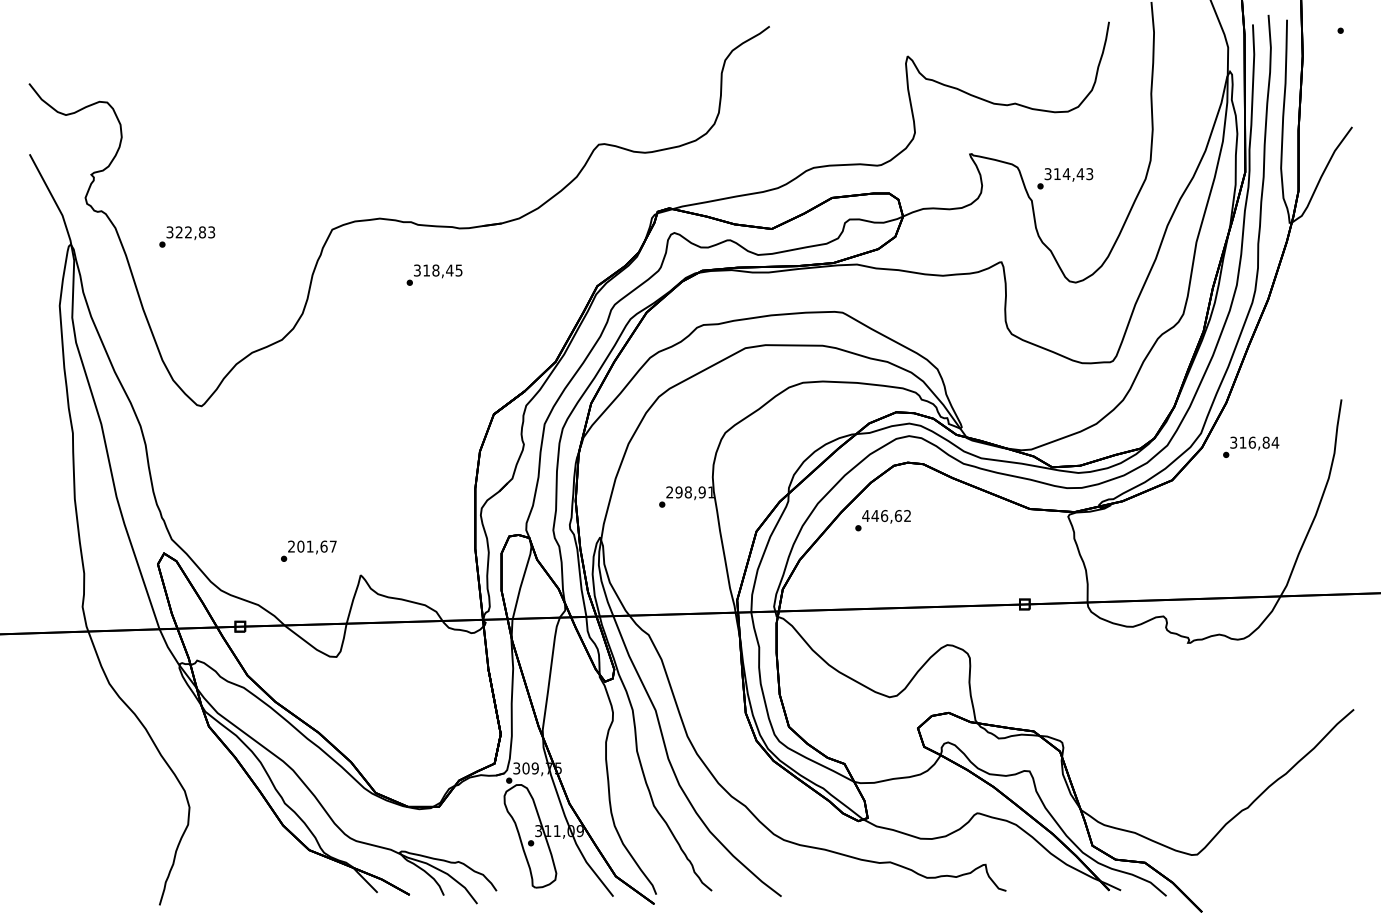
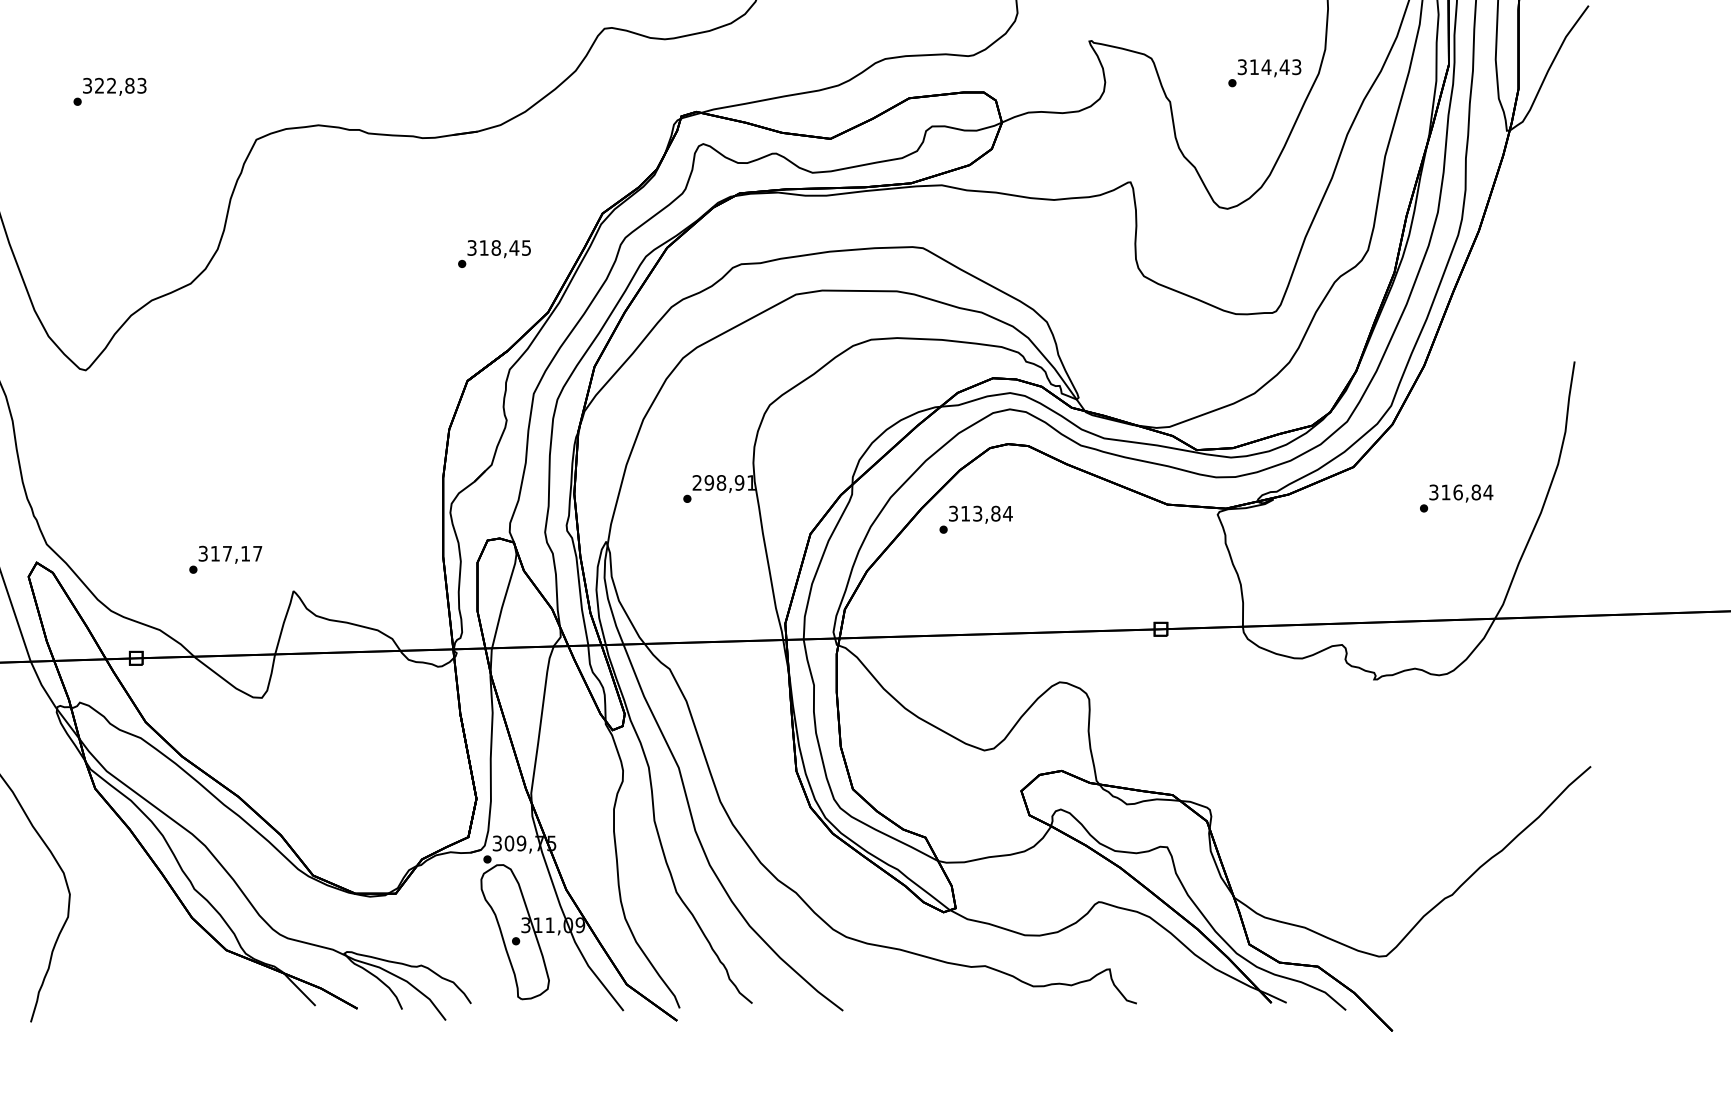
text: (1065, 178) -> (1265, 72), moved
text: (187, 236) -> (110, 91), moved
text: (434, 274) -> (494, 253), moved
text: (1251, 446) -> (1457, 497), moved
text: (886, 516) -> (980, 514), 446,62 -> 313,84
text: (307, 546) -> (224, 553), 201,67 -> 317,17

